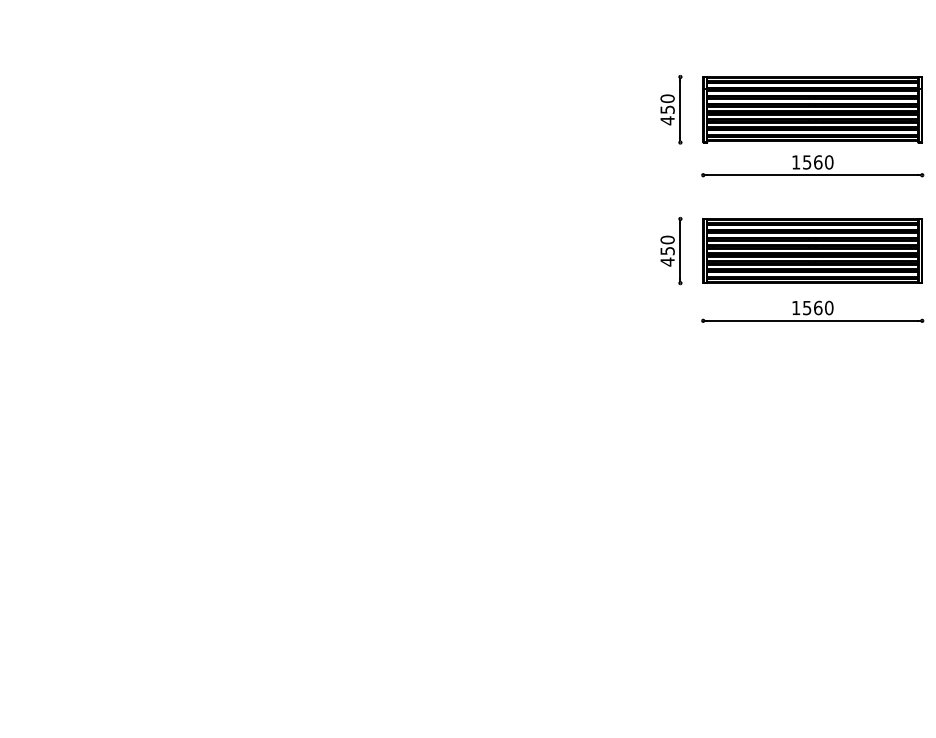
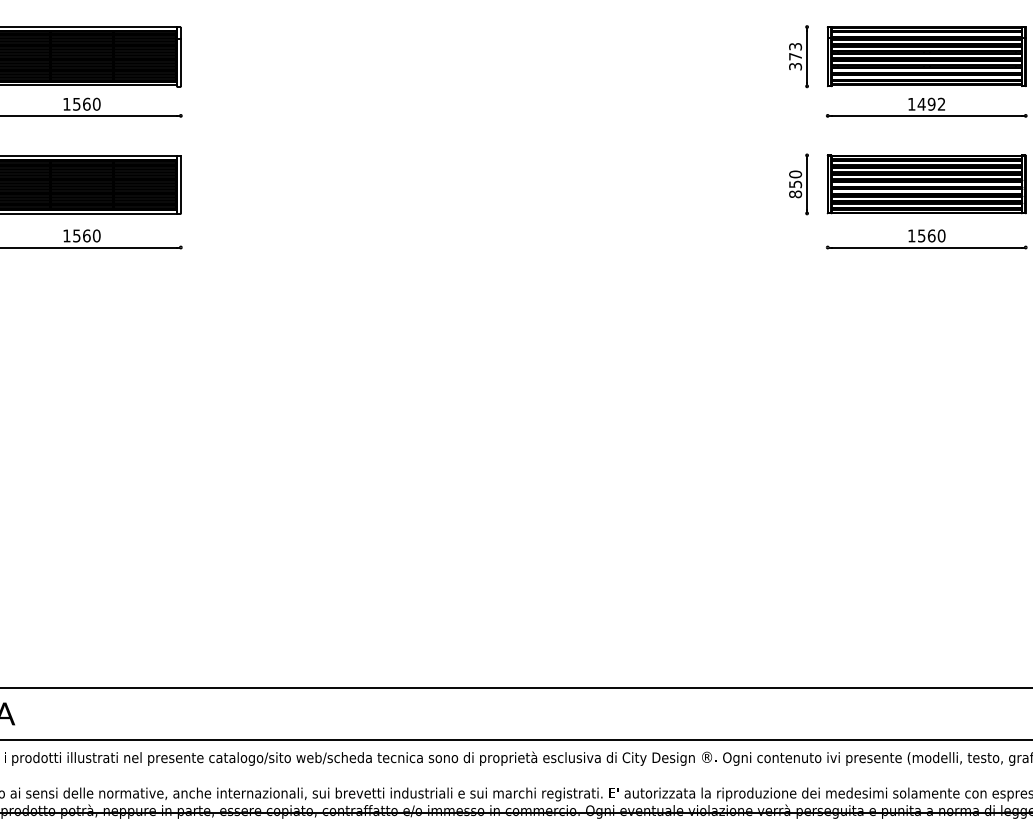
text: (667, 109) -> (795, 56), 450 -> 373
text: (818, 161) -> (931, 103), 1560 -> 1492
text: (667, 262) -> (795, 194), 450 -> 850

